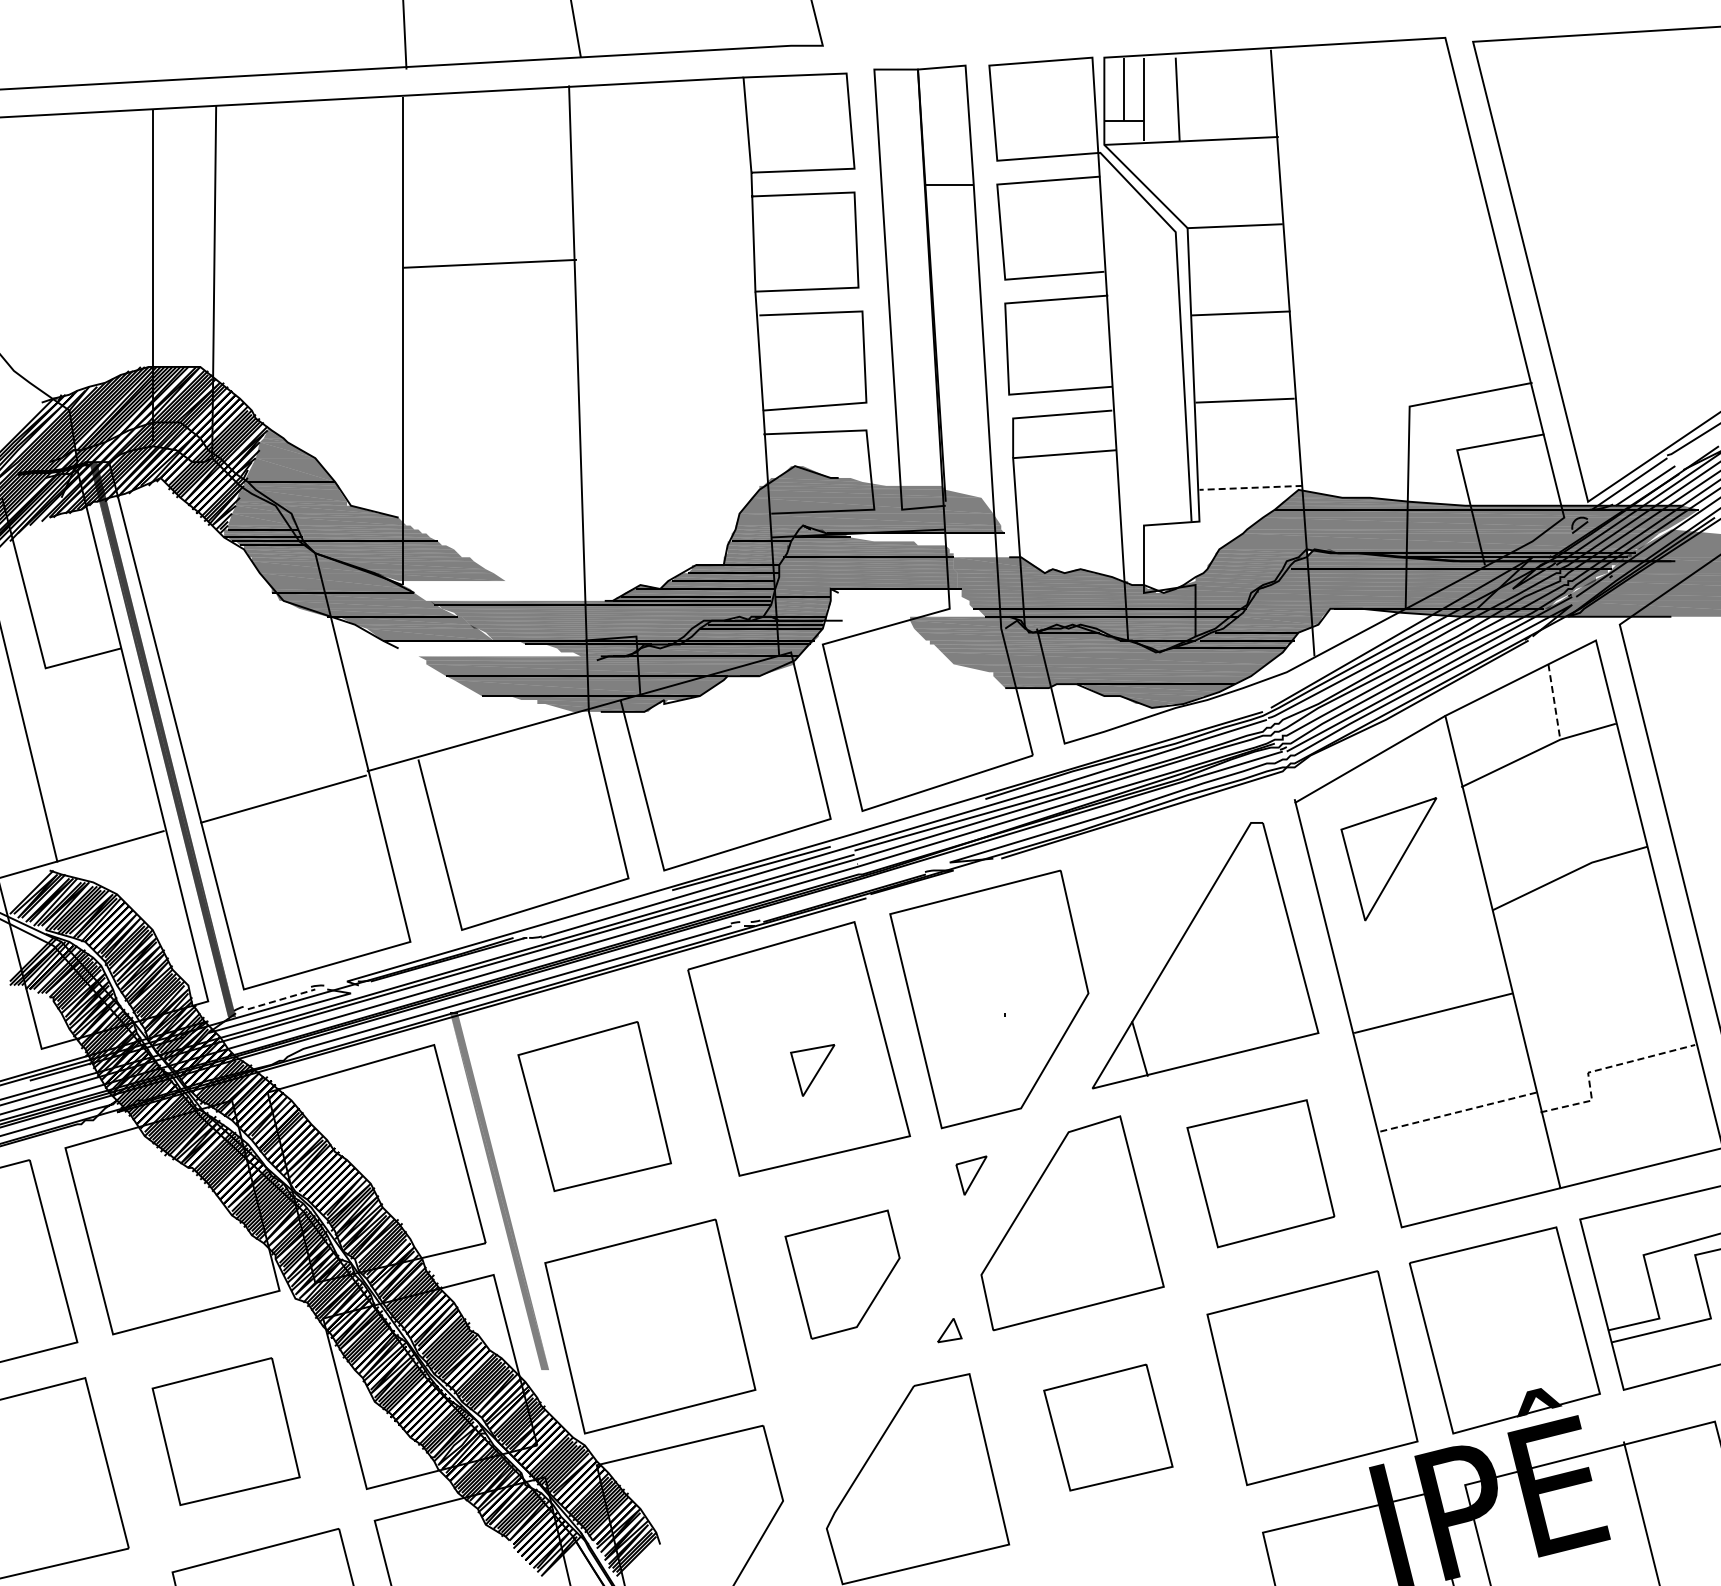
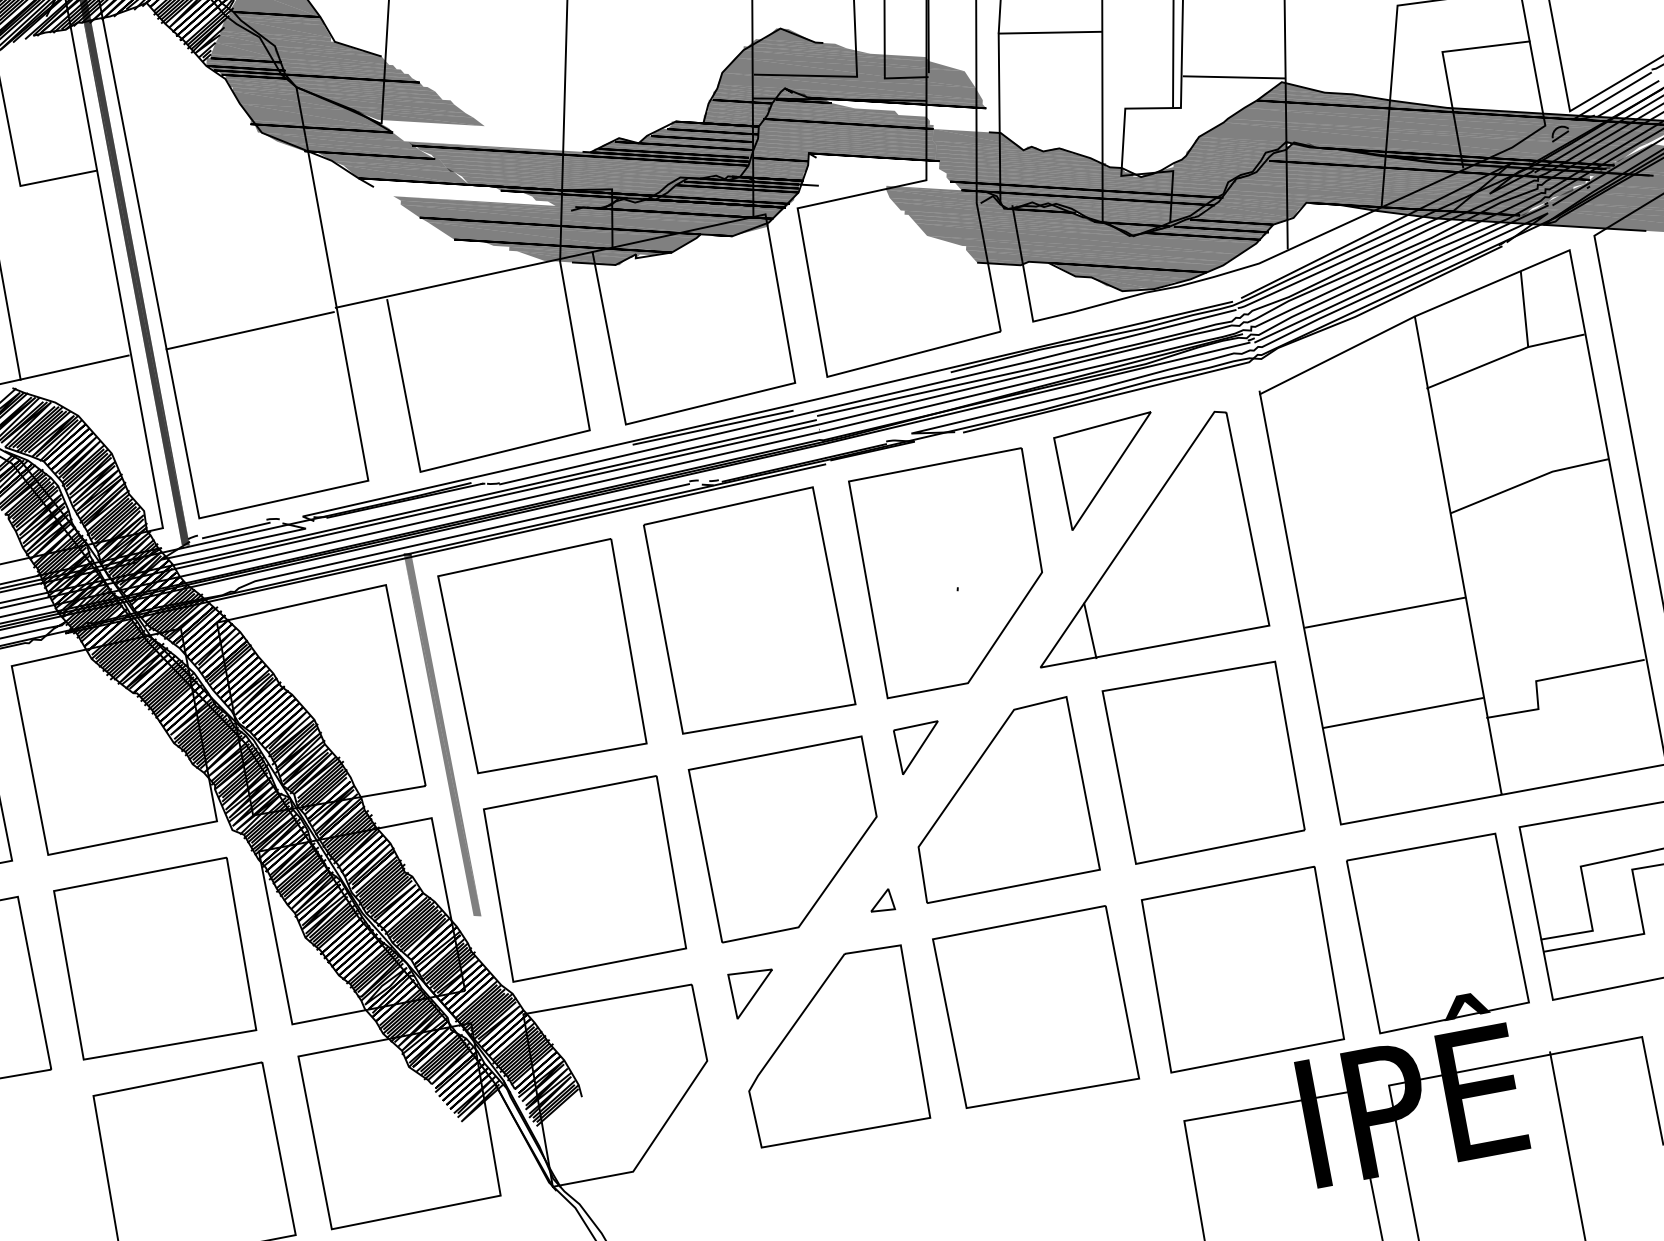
line: (1251, 487) -> (1234, 77), dashed -> solid
line: (1554, 702) -> (1524, 309), dashed -> solid
part: (1388, 859) -> (1099, 470), moved
line: (282, 999) -> (237, 530), dashed -> solid
line: (1601, 1069) -> (1549, 678), dashed -> solid
part: (812, 1070) -> (748, 993), moved
part: (594, 1106) -> (542, 655), size x1.43
line: (1457, 1112) -> (1403, 713), dashed -> solid
part: (1260, 1173) -> (1203, 762), size x1.43
part: (971, 1175) -> (914, 747), size x1.43
part: (842, 1274) -> (779, 838), size x1.67
part: (1108, 1427) -> (1036, 1006), size x1.67
part: (226, 1431) -> (155, 958), size x1.43

